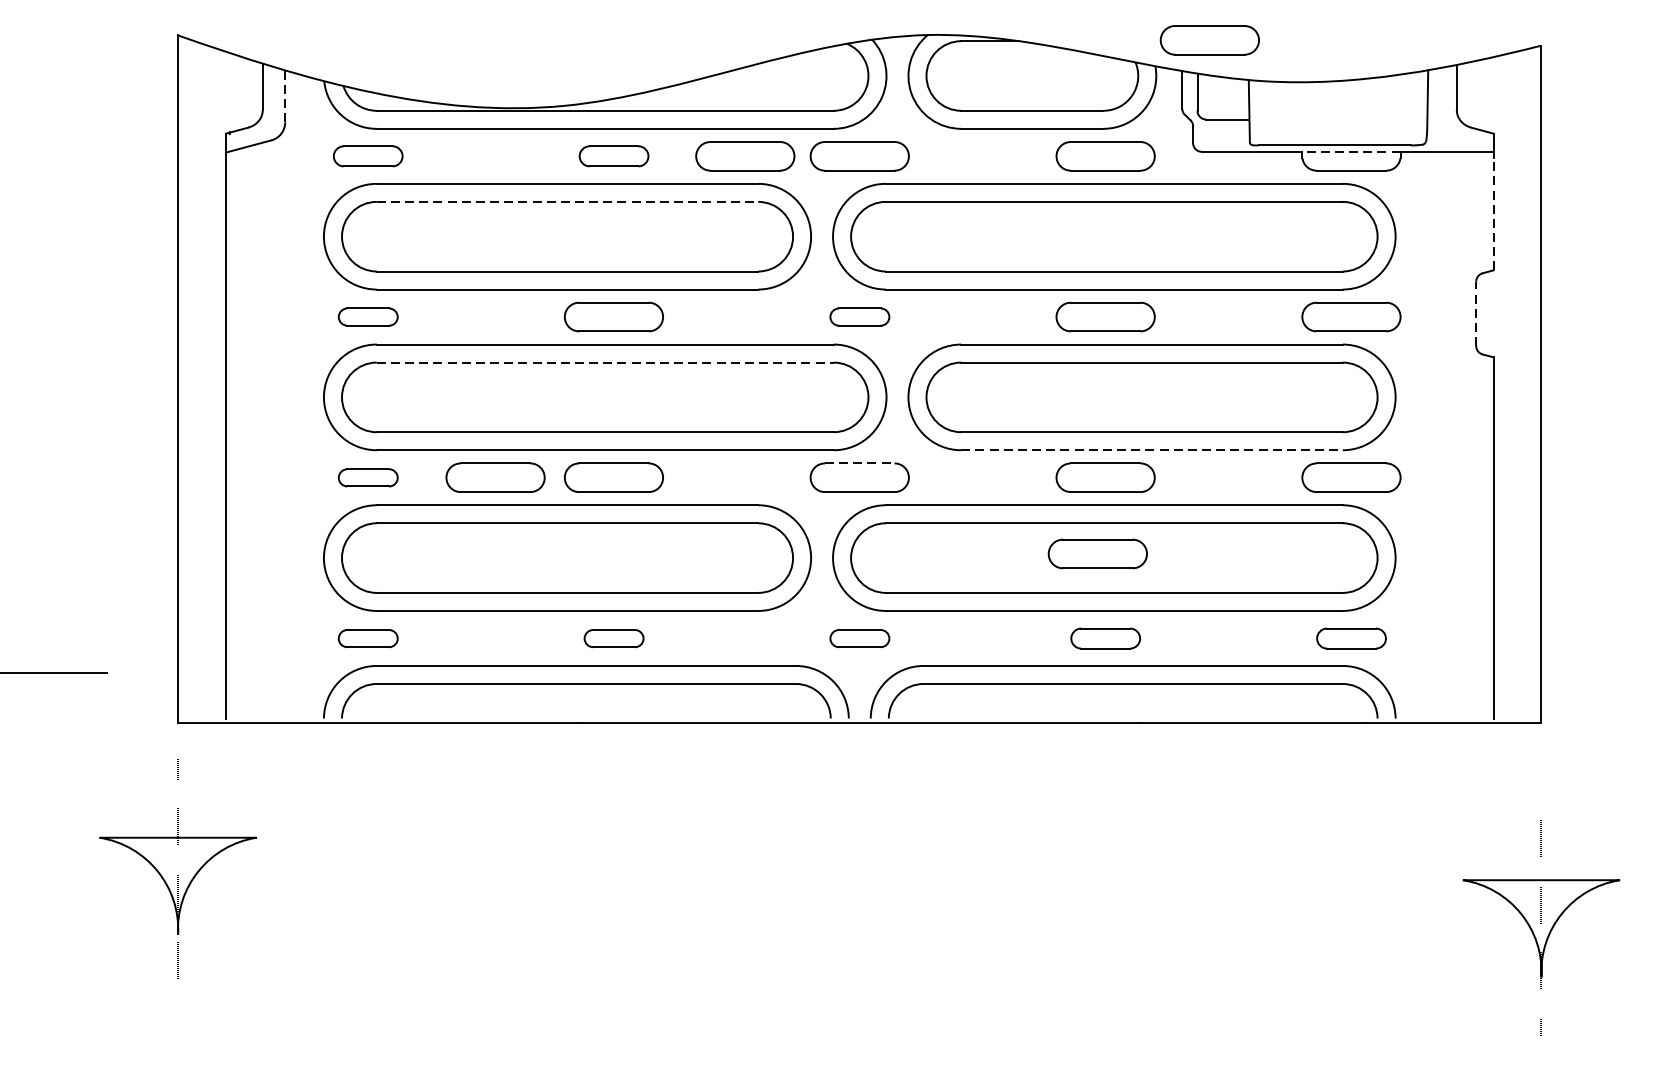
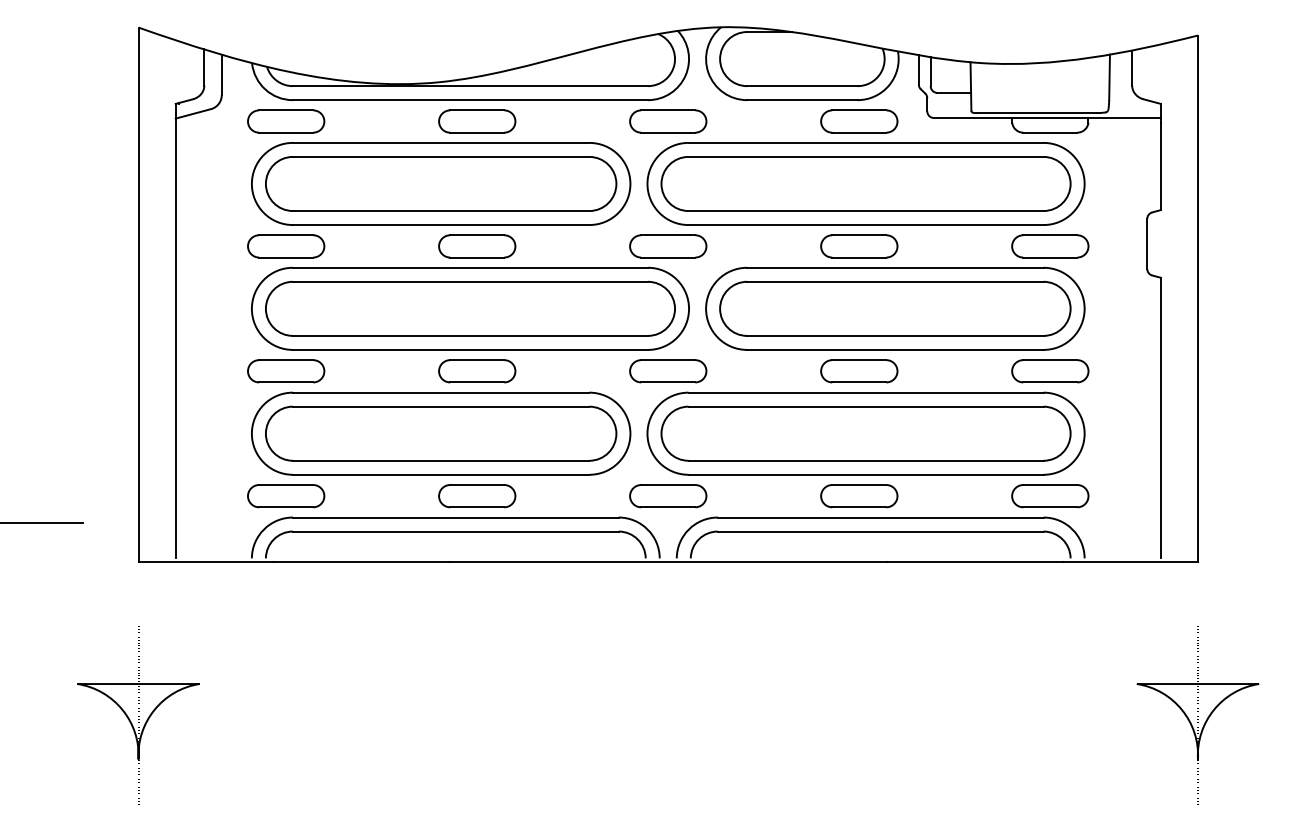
part: (1210, 40) -> (940, 31), removed
line: (284, 95) -> (221, 74), dashed -> solid
line: (1350, 152) -> (1049, 118), dashed -> solid
part: (368, 156) -> (286, 121), size x1.43
part: (614, 156) -> (477, 121), size x1.43
part: (745, 156) -> (579, 121), removed
line: (567, 201) -> (441, 156), dashed -> solid
line: (1493, 214) -> (1160, 166), dashed -> solid
line: (1476, 313) -> (1147, 243), dashed -> solid
part: (368, 317) -> (286, 246), size x1.67
part: (860, 317) -> (668, 246), size x1.67
line: (605, 362) -> (470, 281), dashed -> solid
line: (1152, 449) -> (895, 349), dashed -> solid
line: (860, 463) -> (668, 360), dashed -> solid
part: (368, 478) -> (286, 371), size x1.67
part: (495, 478) -> (385, 371), removed
part: (1098, 553) -> (853, 430), removed
part: (368, 638) -> (286, 496), size x1.67
part: (614, 638) -> (477, 496), size x1.67
part: (860, 638) -> (668, 496), size x1.67
part: (1105, 638) -> (859, 496), size x1.43
part: (1351, 638) -> (1050, 496), size x1.43
part: (178, 878) -> (138, 715), moved

